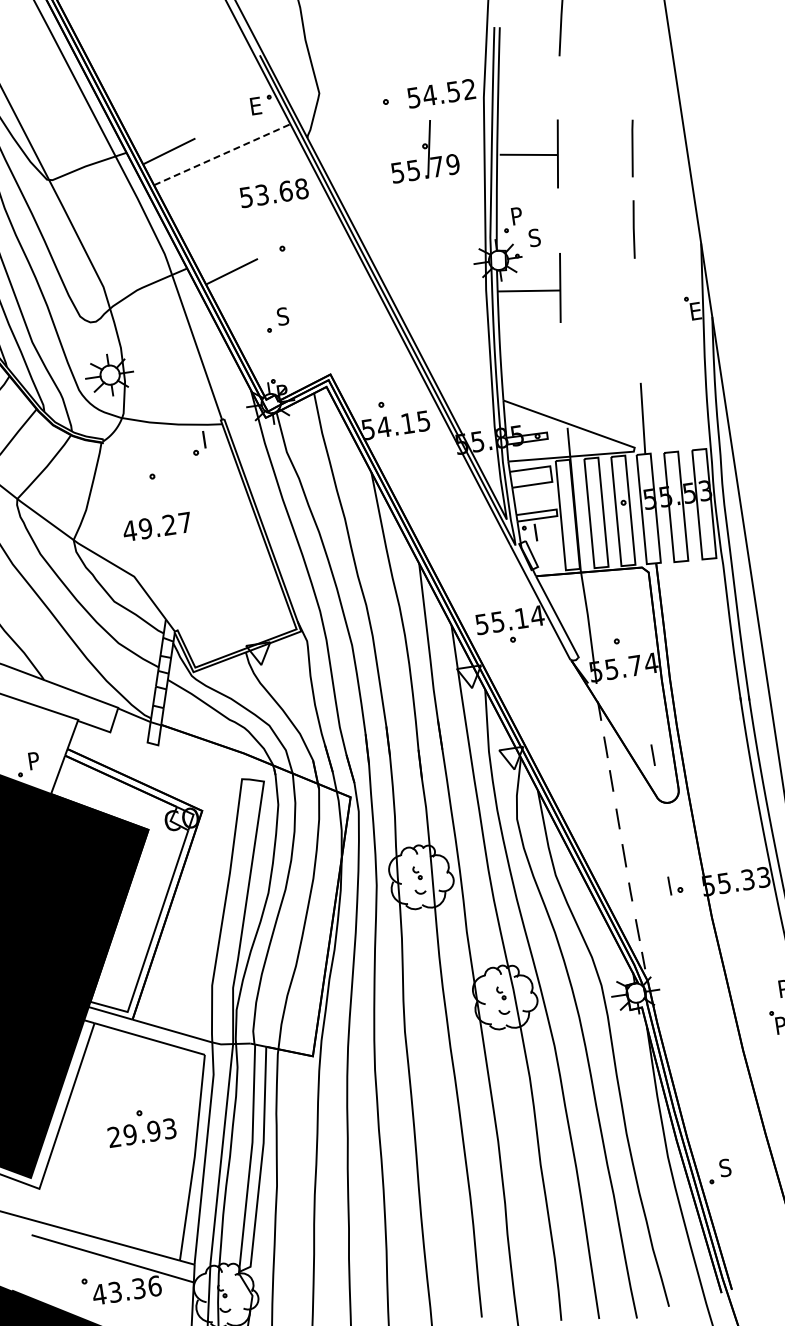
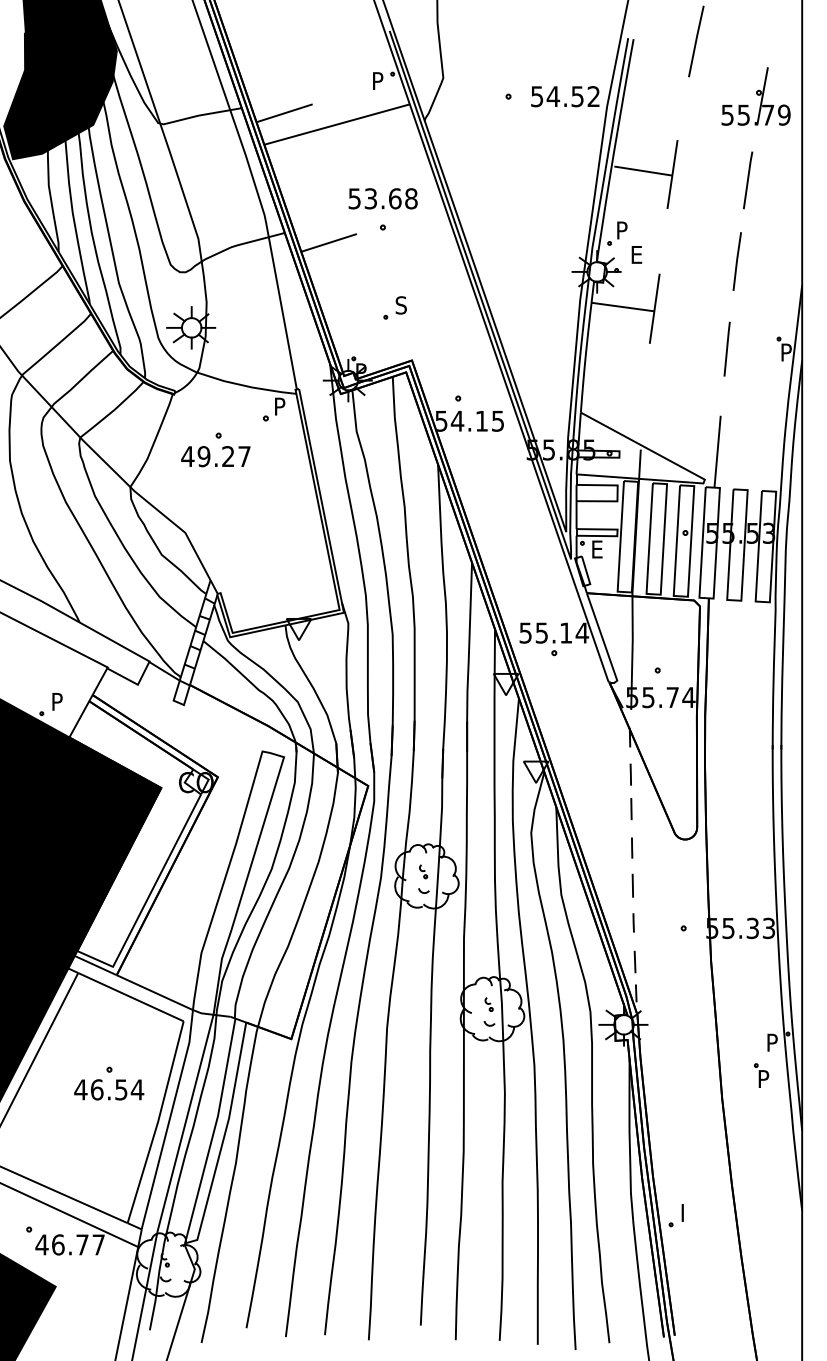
text: (257, 105) -> (379, 80), E -> P
part: (422, 150) -> (755, 96), moved
line: (222, 154) -> (337, 124), dashed -> solid
text: (273, 192) -> (382, 198), moved
text: (534, 237) -> (636, 254), S -> E
text: (696, 311) -> (787, 352), E -> P
line: (636, 316) -> (726, 348), added
part: (276, 319) -> (394, 307), moved
text: (209, 434) -> (281, 402), I -> P
text: (156, 526) -> (215, 456), moved
text: (540, 531) -> (598, 549), I -> E
line: (652, 755) -> (676, 789), removed
line: (669, 885) -> (673, 922), removed
text: (142, 1132) -> (109, 1089), 29.93 -> 46.54
text: (725, 1167) -> (686, 1212), S -> I
text: (134, 1288) -> (78, 1244), 43.36 -> 46.77

